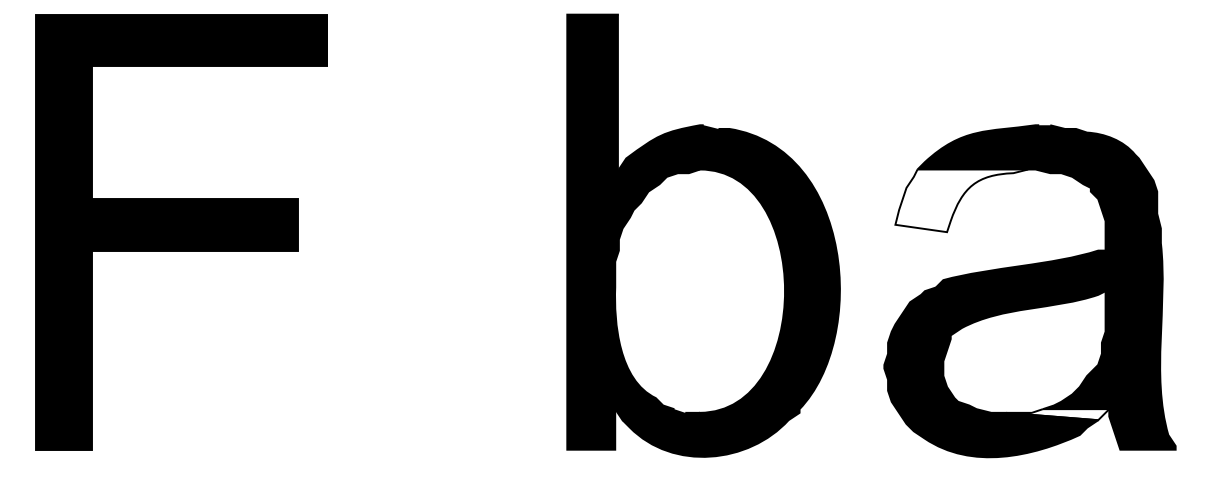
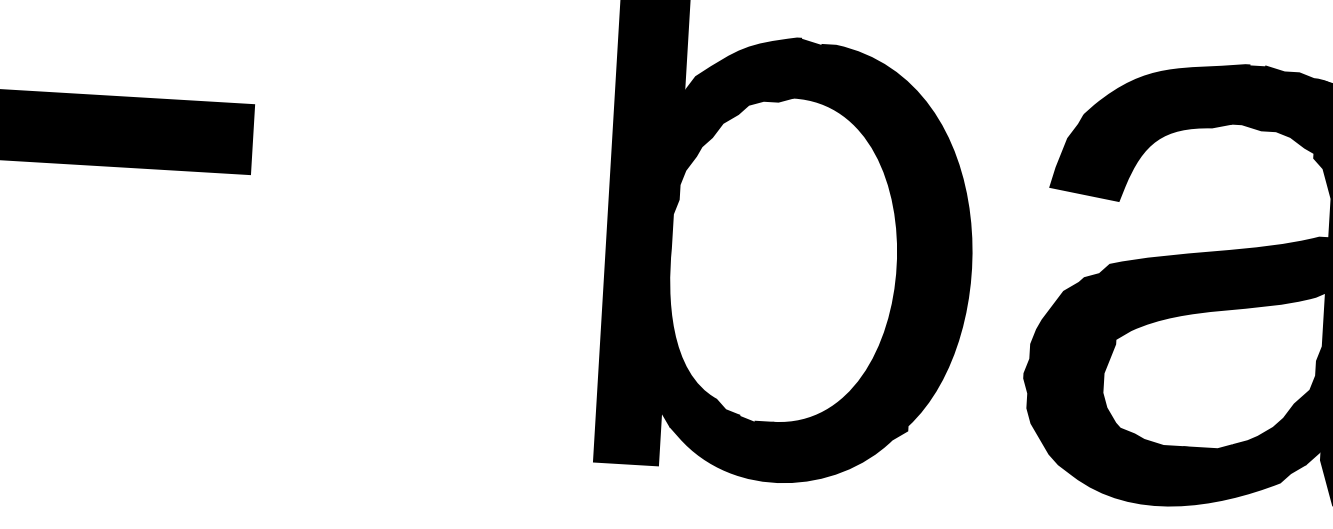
fill: (961, 200) -> (1140, 159), added
fill: (1057, 414) -> (1251, 453), added

